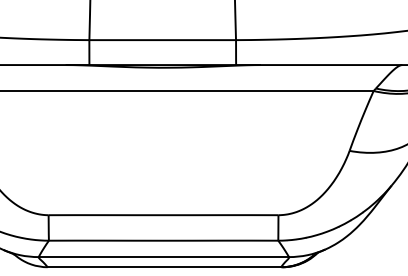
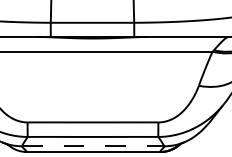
line: (164, 257) -> (93, 146), solid -> dashed

